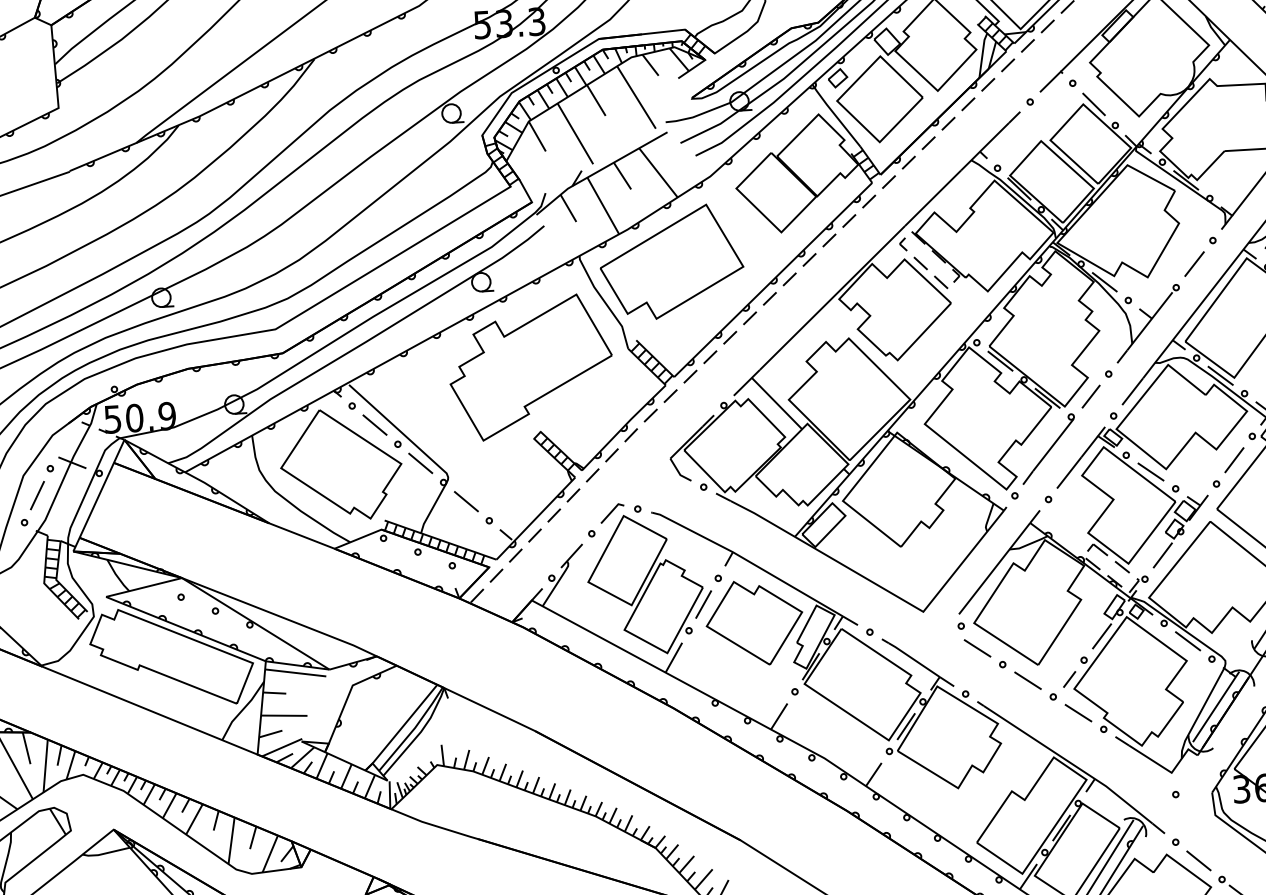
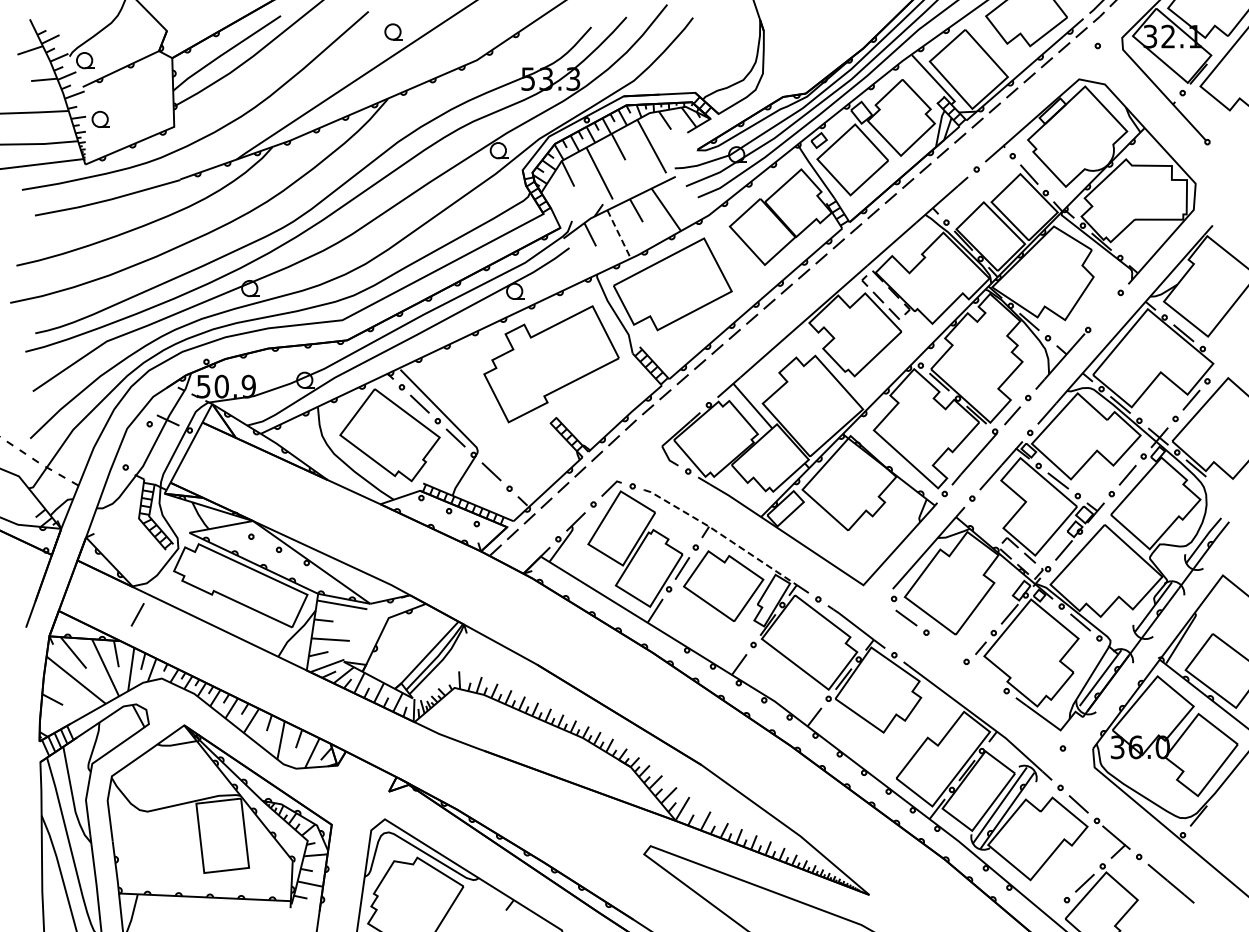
line: (603, 206) -> (619, 234), solid -> dashed
line: (1194, 264) -> (1104, 311), removed
line: (37, 495) -> (137, 614), moved
line: (748, 560) -> (721, 534), solid -> dashed
line: (1028, 681) -> (946, 647), removed
line: (1078, 713) -> (986, 676), removed

